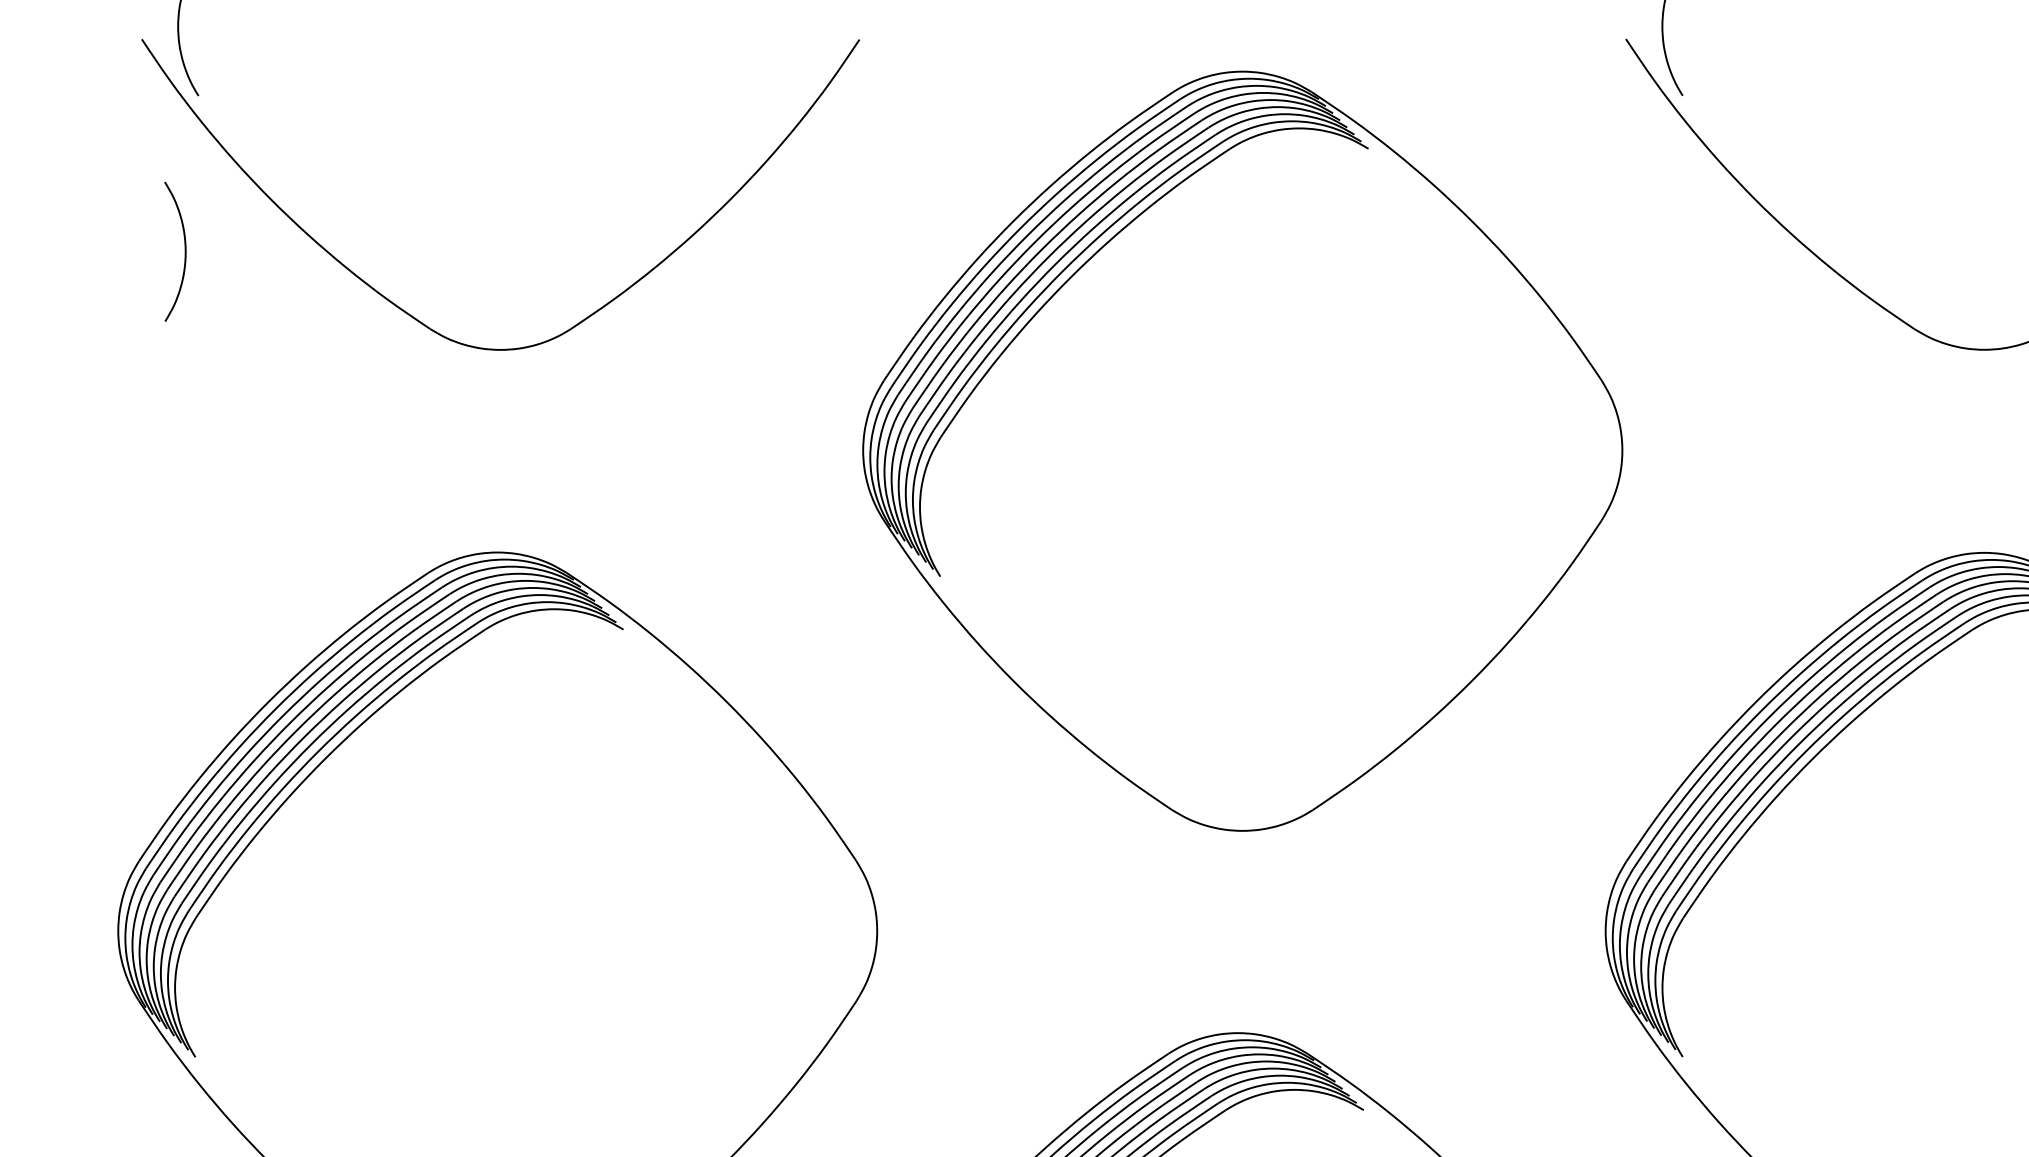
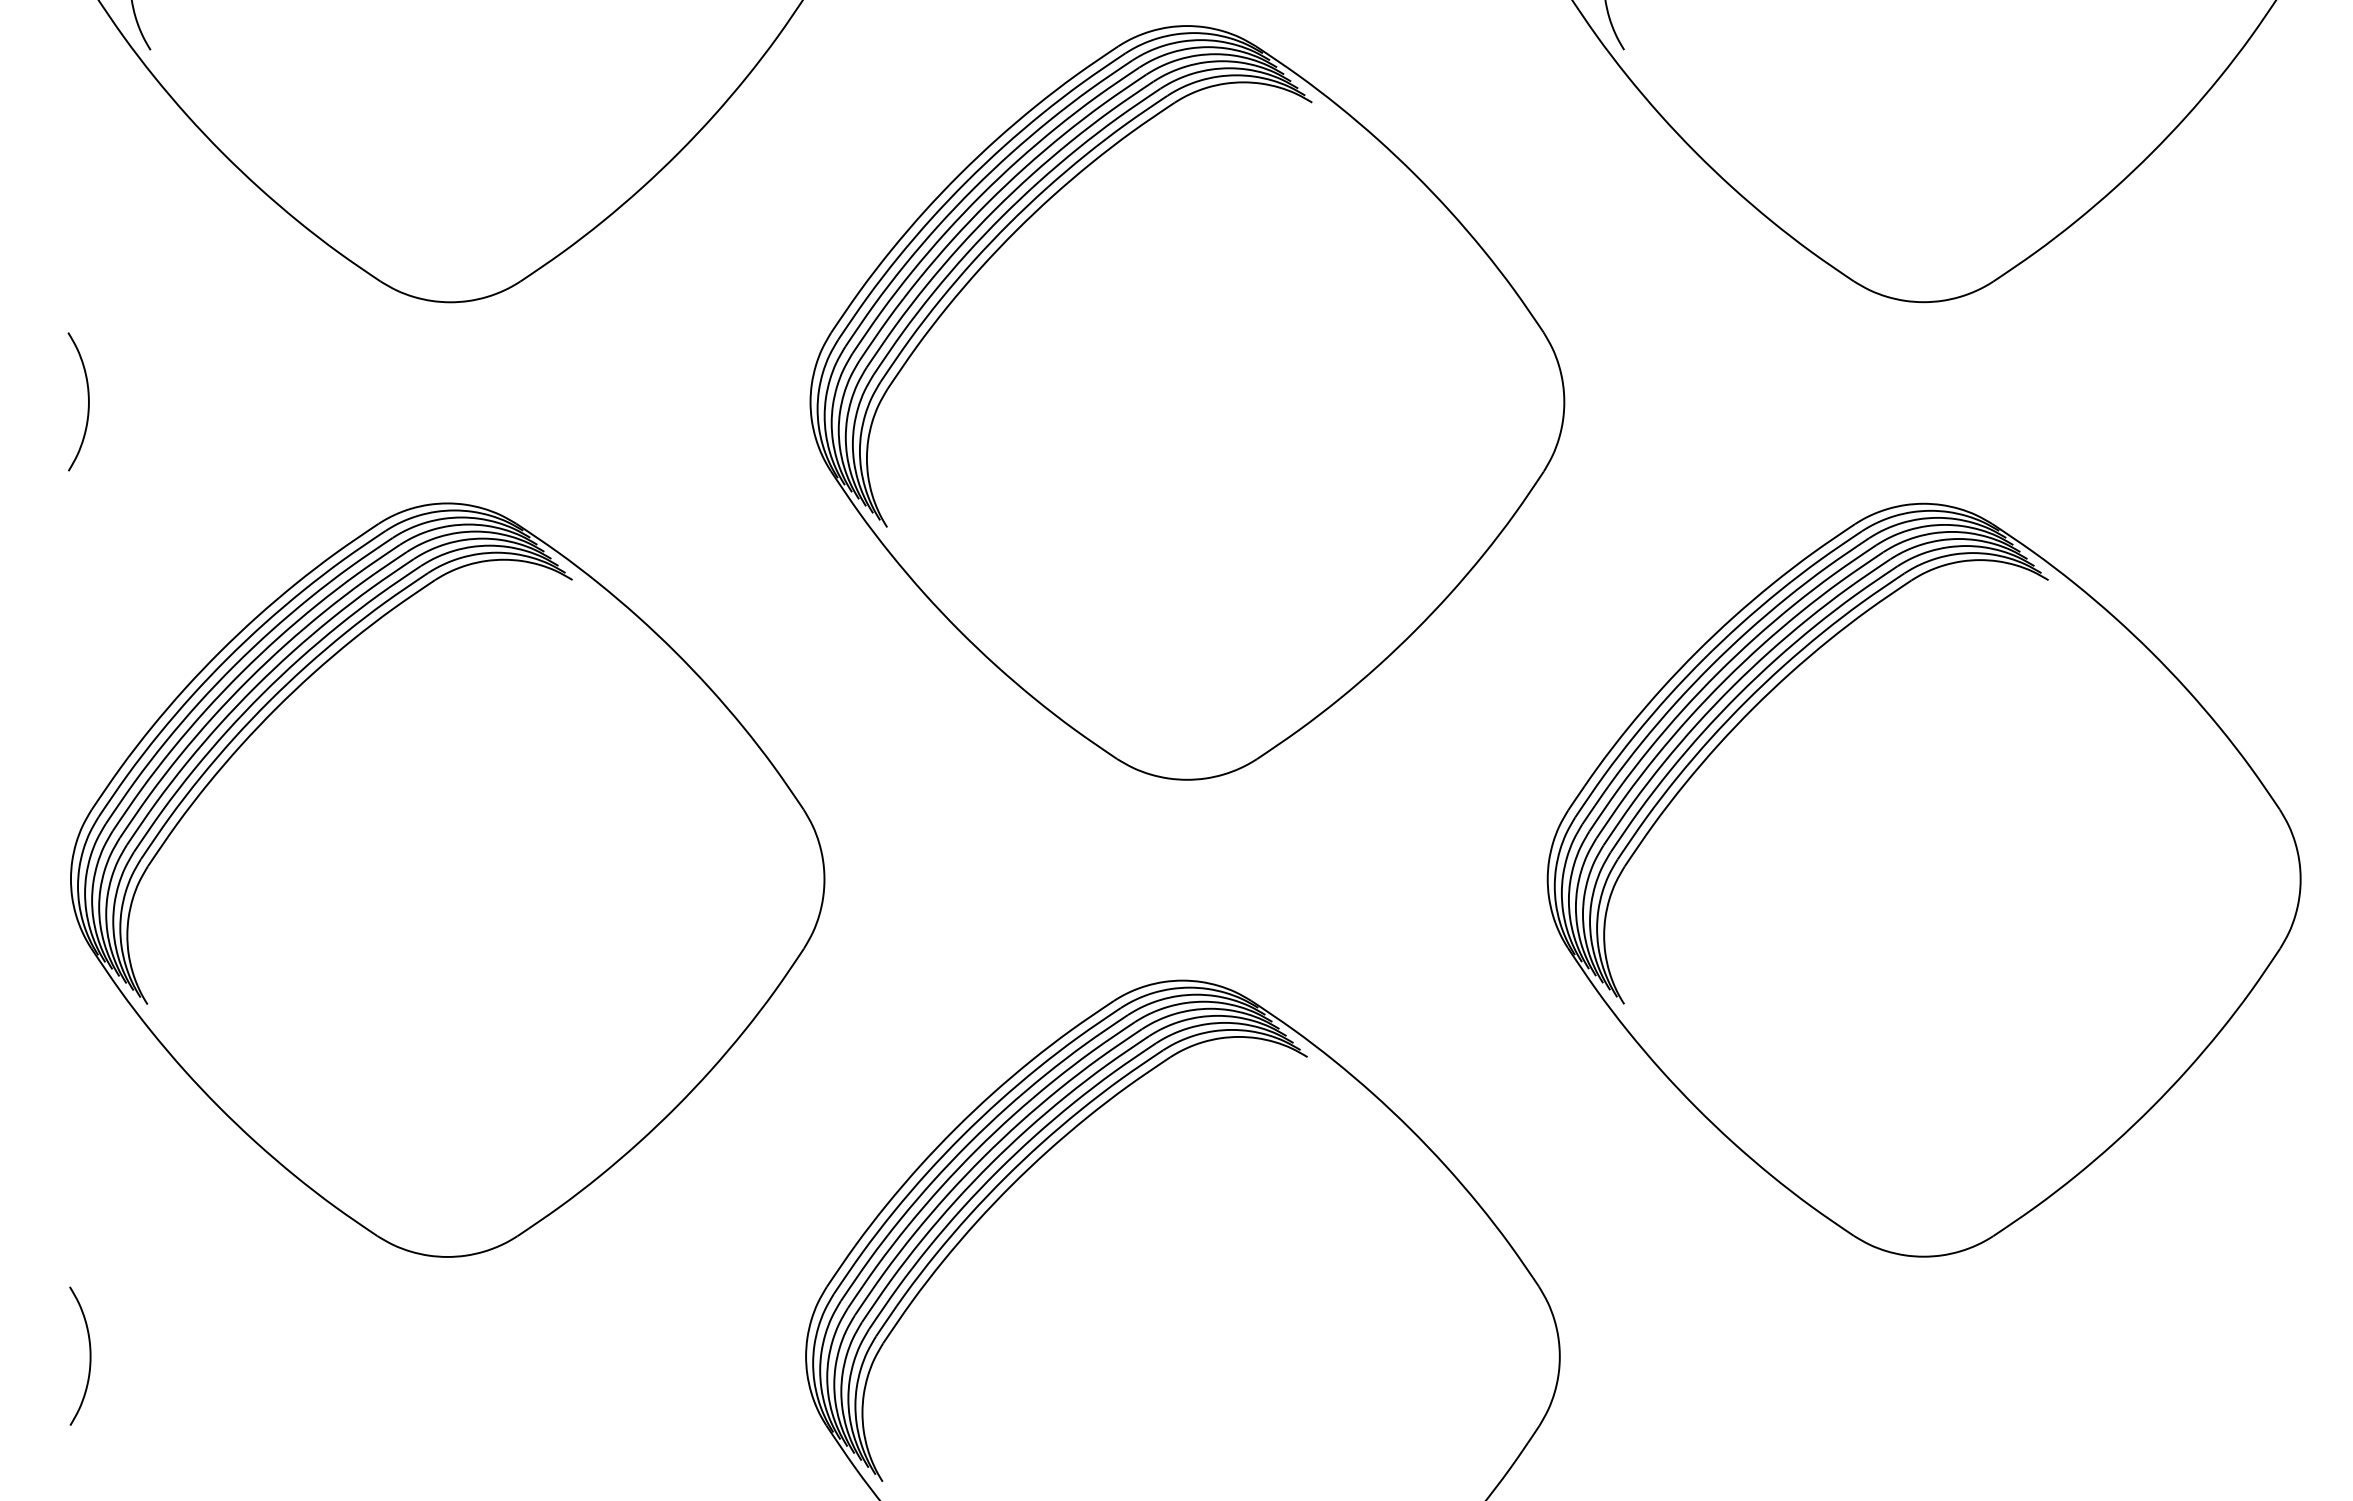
curve: (185, 251) -> (88, 401), moved

